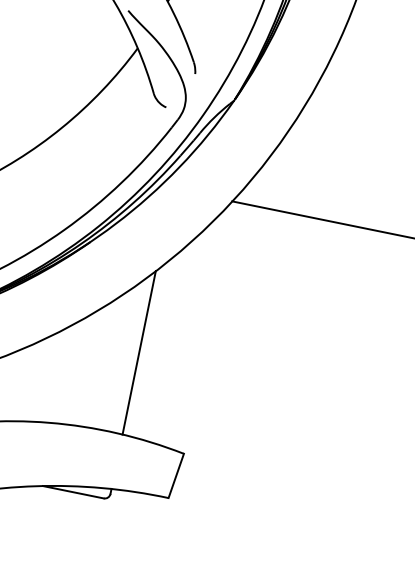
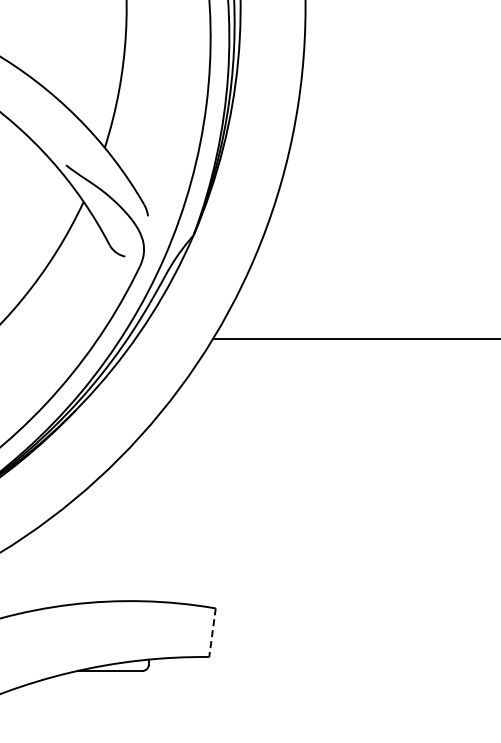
line: (139, 352) -> (148, 513), removed
line: (176, 475) -> (212, 632), solid -> dashed

